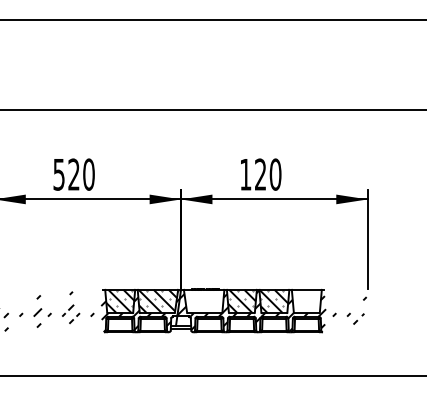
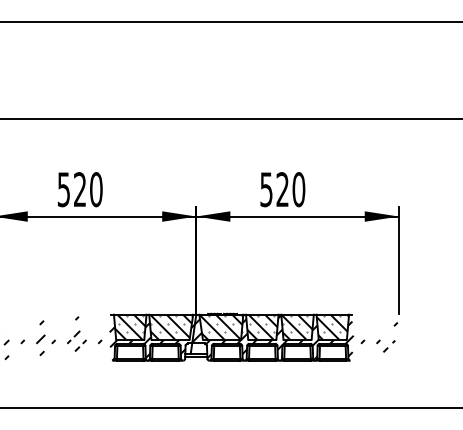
text: (245, 174) -> (266, 189), 120 -> 520
hatch: (203, 301) -> (220, 327), added
hatch: (306, 301) -> (332, 327), added

